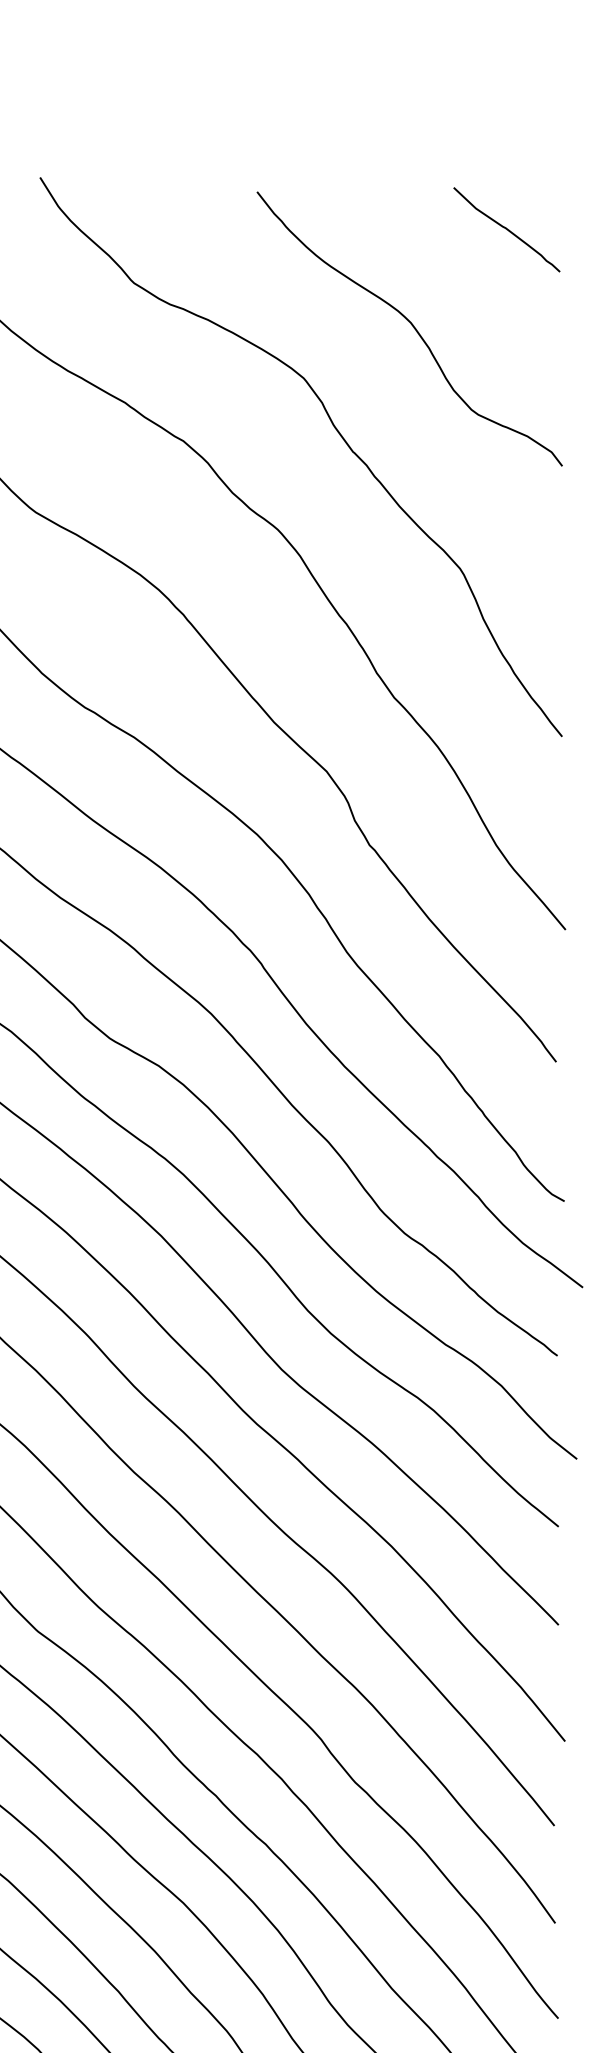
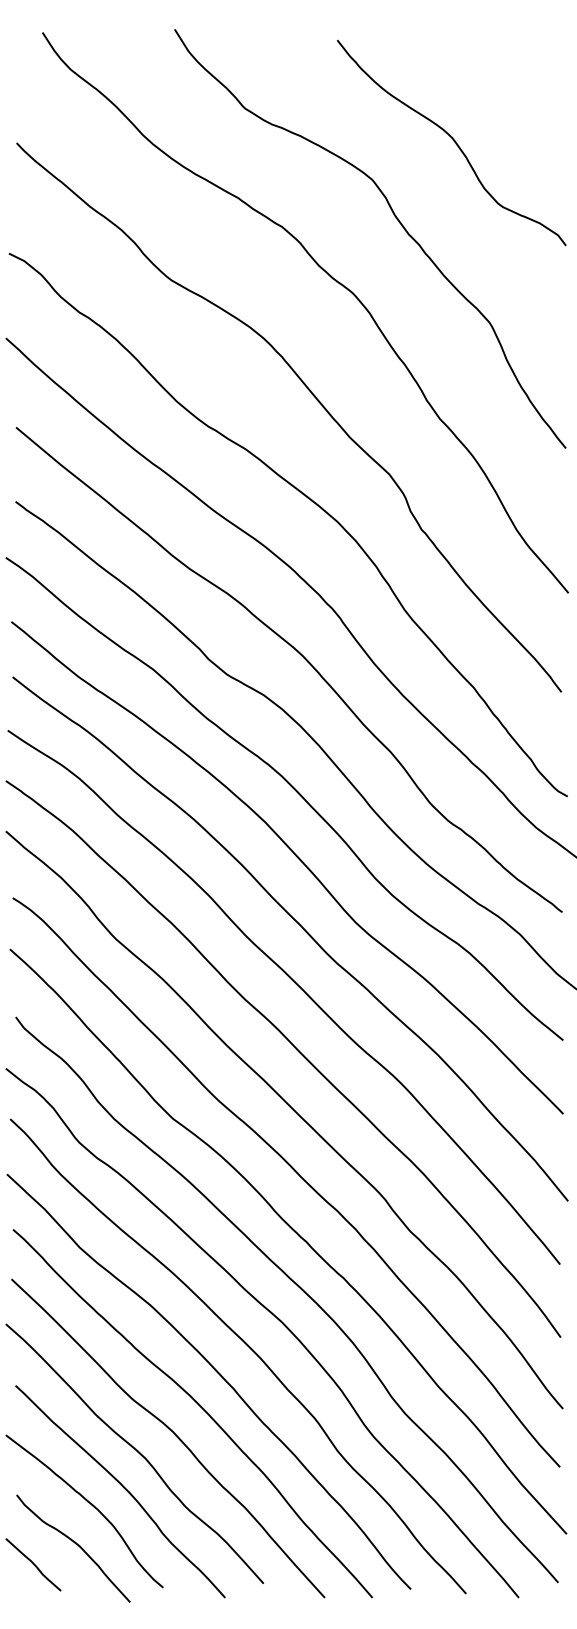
curve: (506, 229) -> (524, 68), removed

